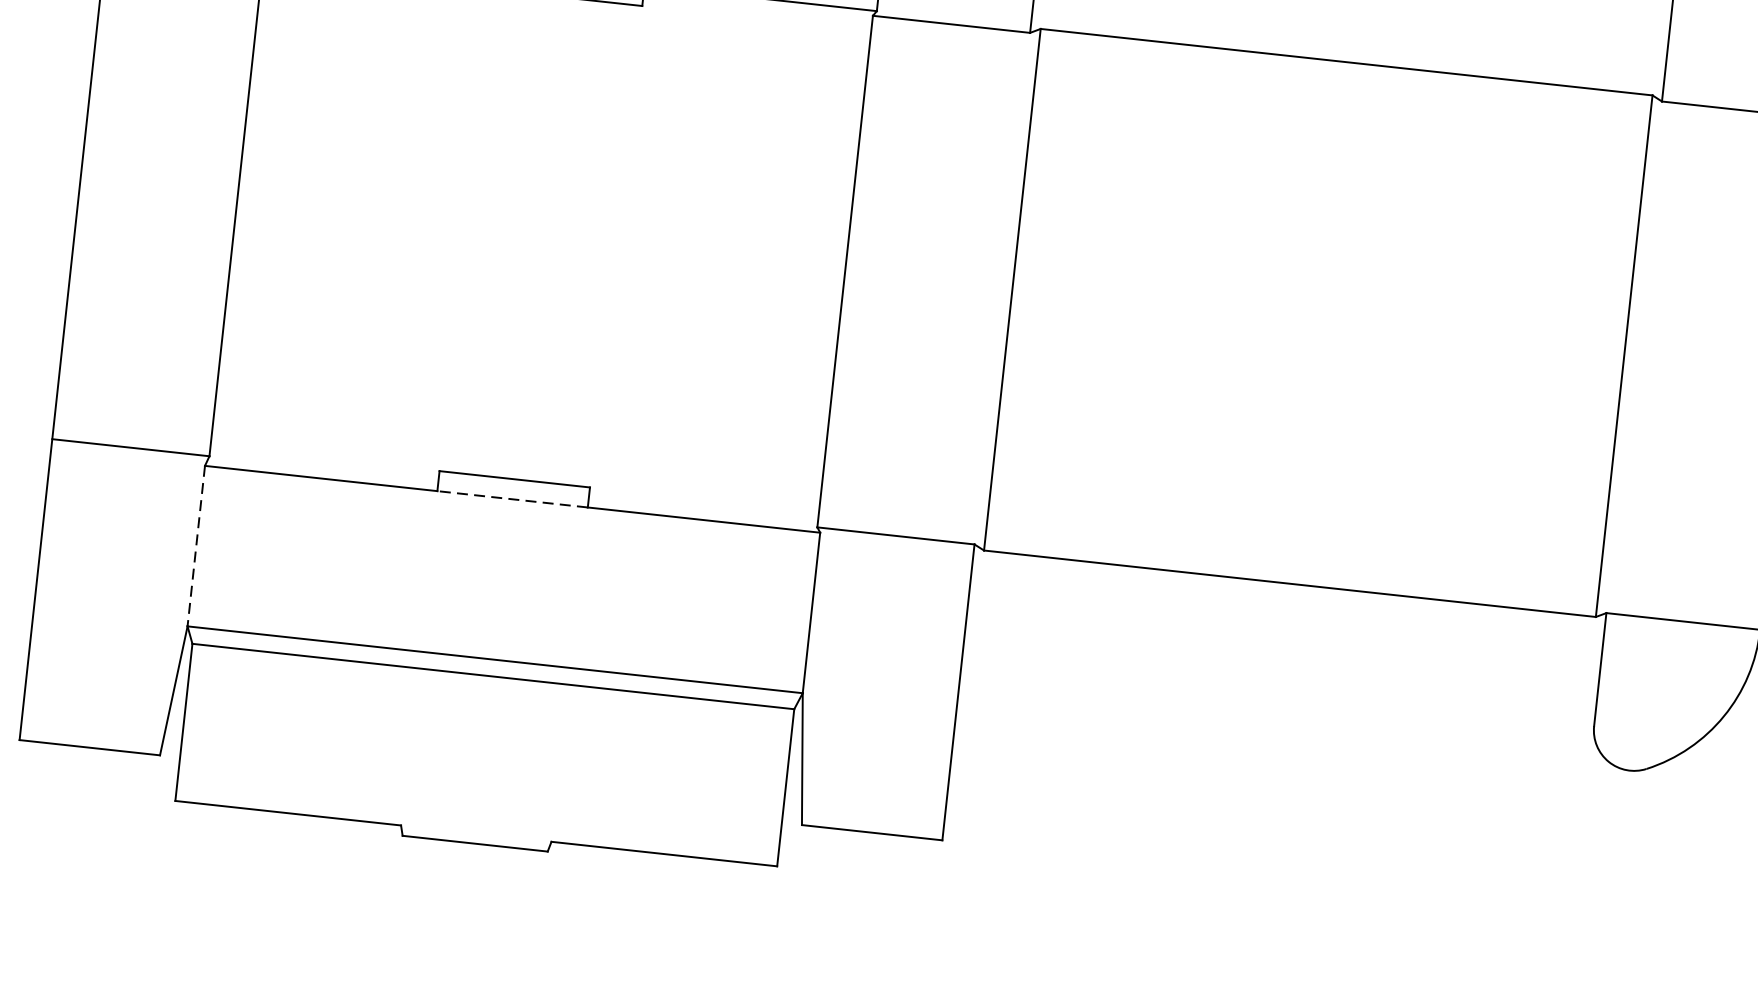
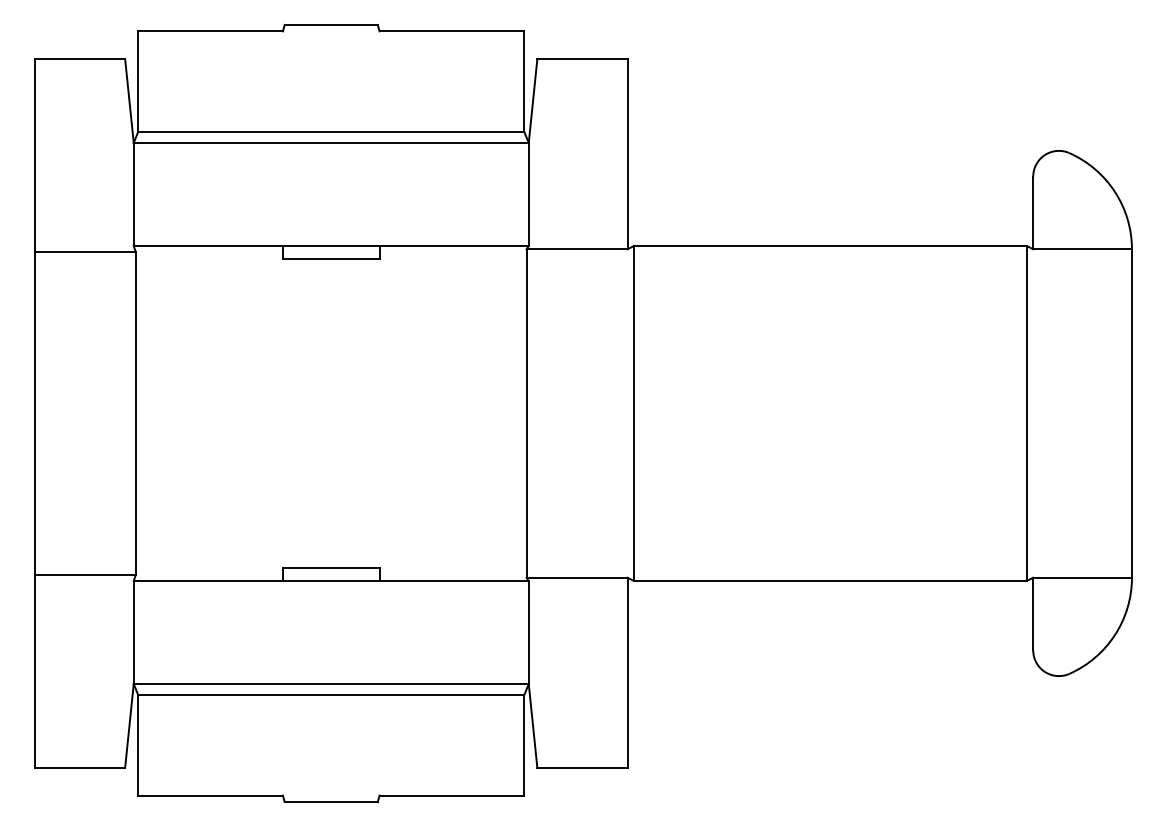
line: (511, 498) -> (330, 580), dashed -> solid
line: (195, 546) -> (133, 632), dashed -> solid

